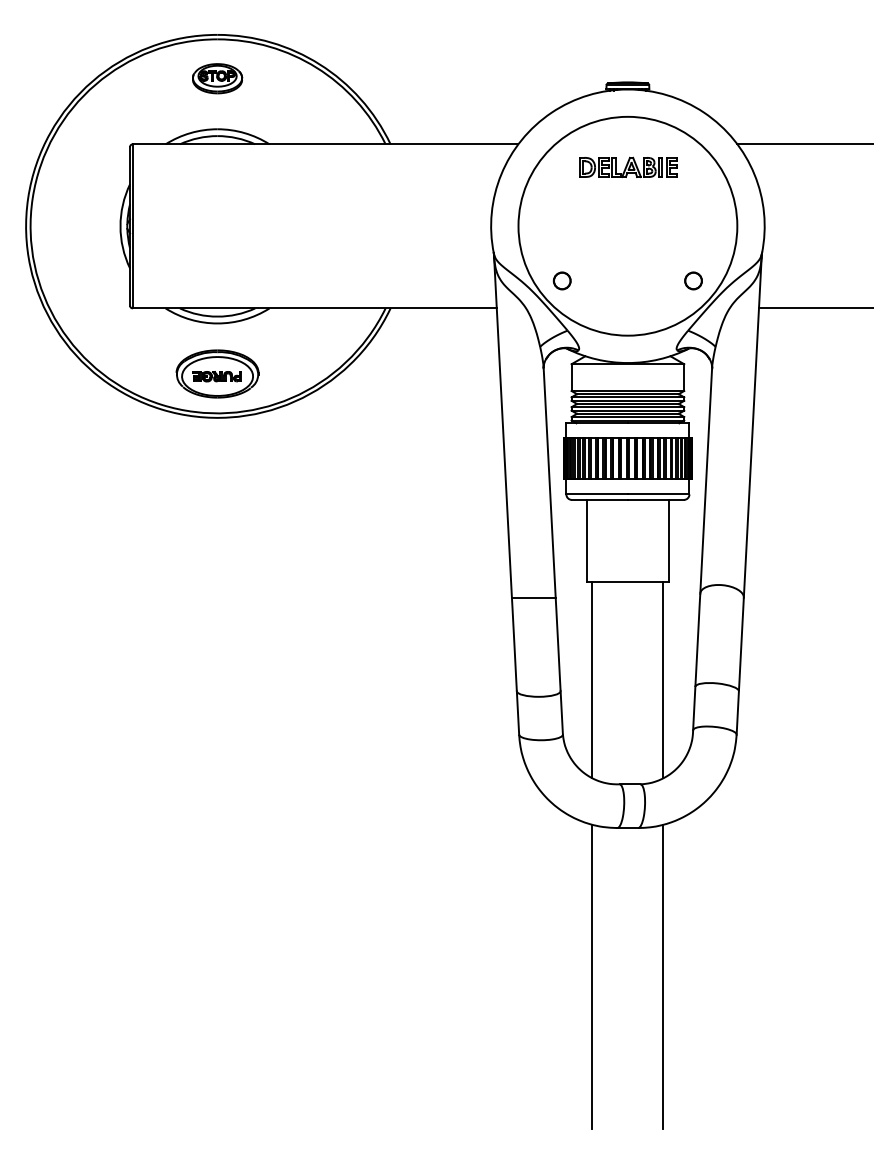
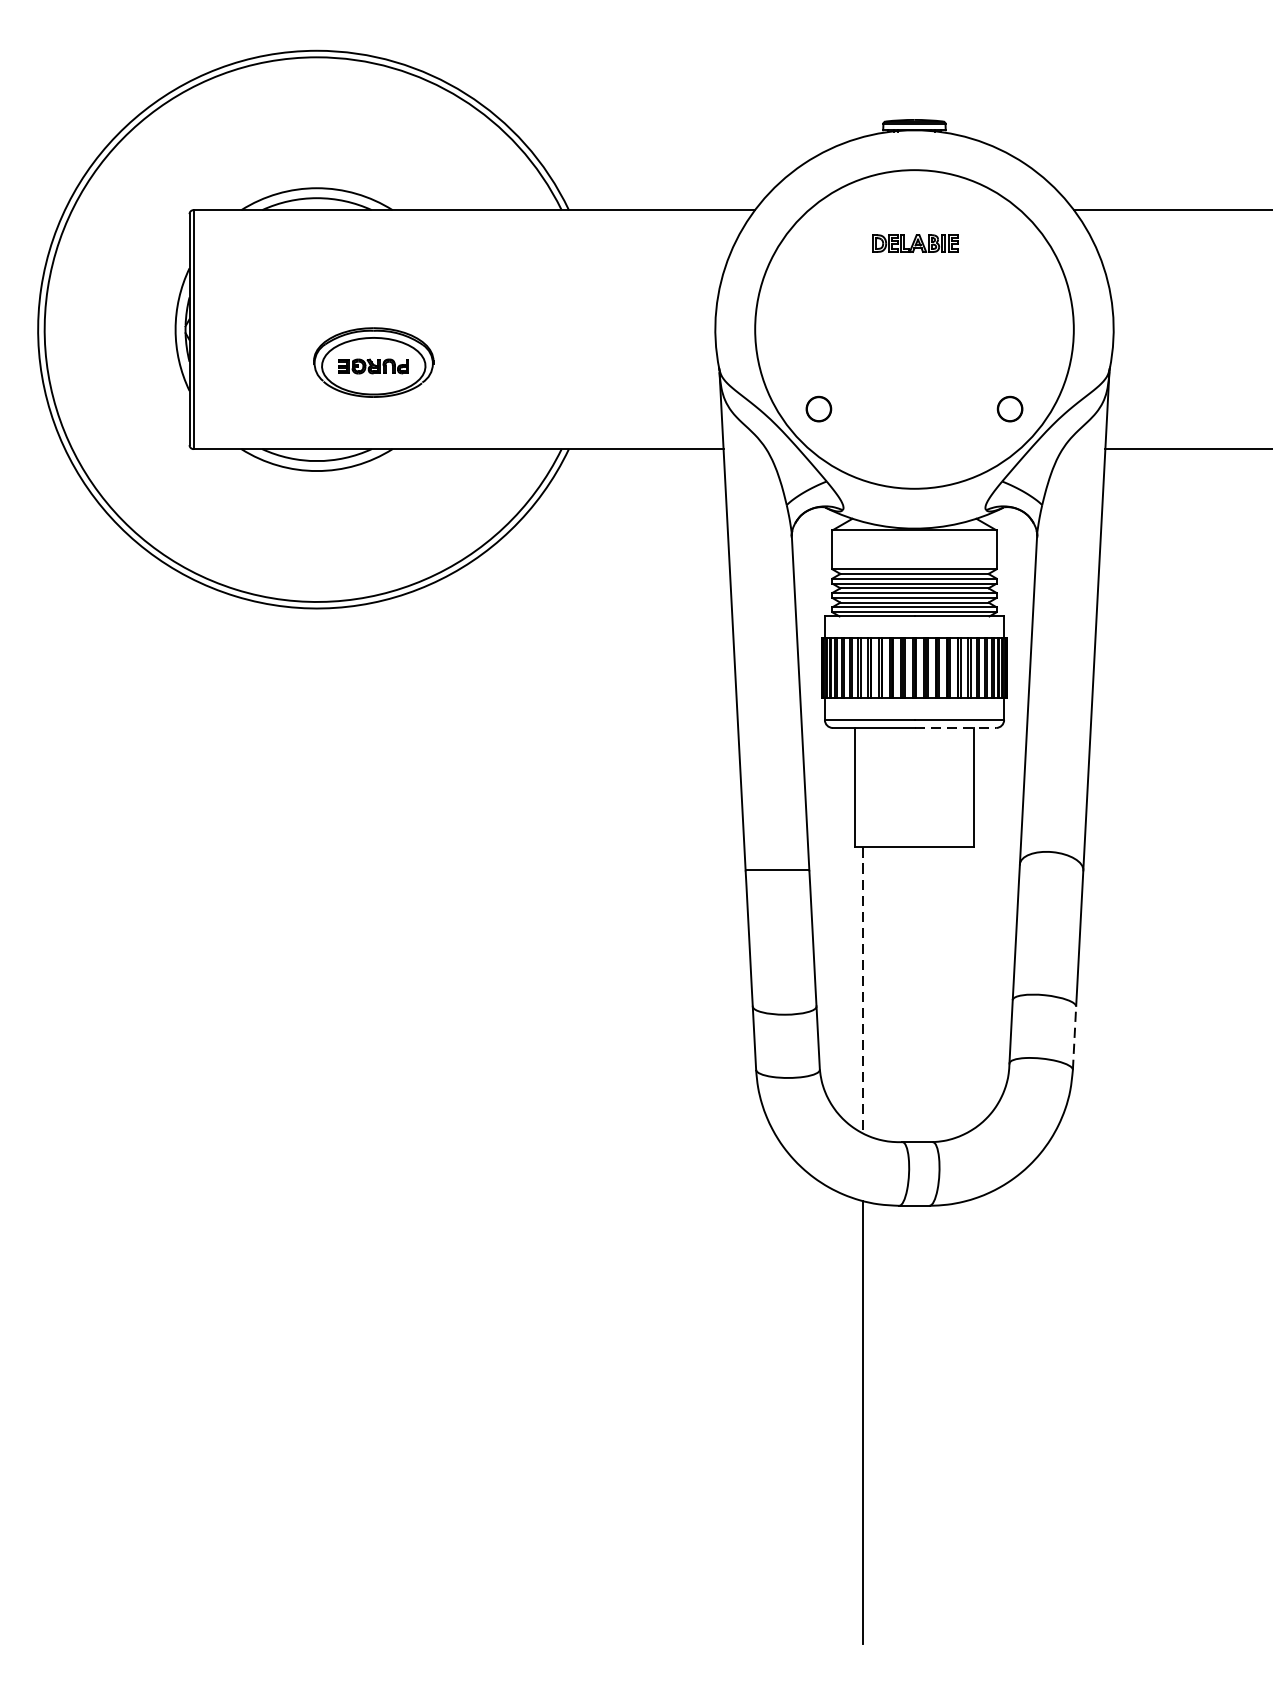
part: (217, 78) -> (316, 114), removed
part: (628, 166) -> (915, 242), size x0.6
part: (217, 373) -> (373, 361), moved
line: (656, 499) -> (956, 727), solid -> dashed
line: (663, 679) -> (966, 989), removed
line: (592, 680) -> (862, 990), solid -> dashed
line: (737, 713) -> (1074, 1038), solid -> dashed
line: (663, 976) -> (966, 1421), removed

